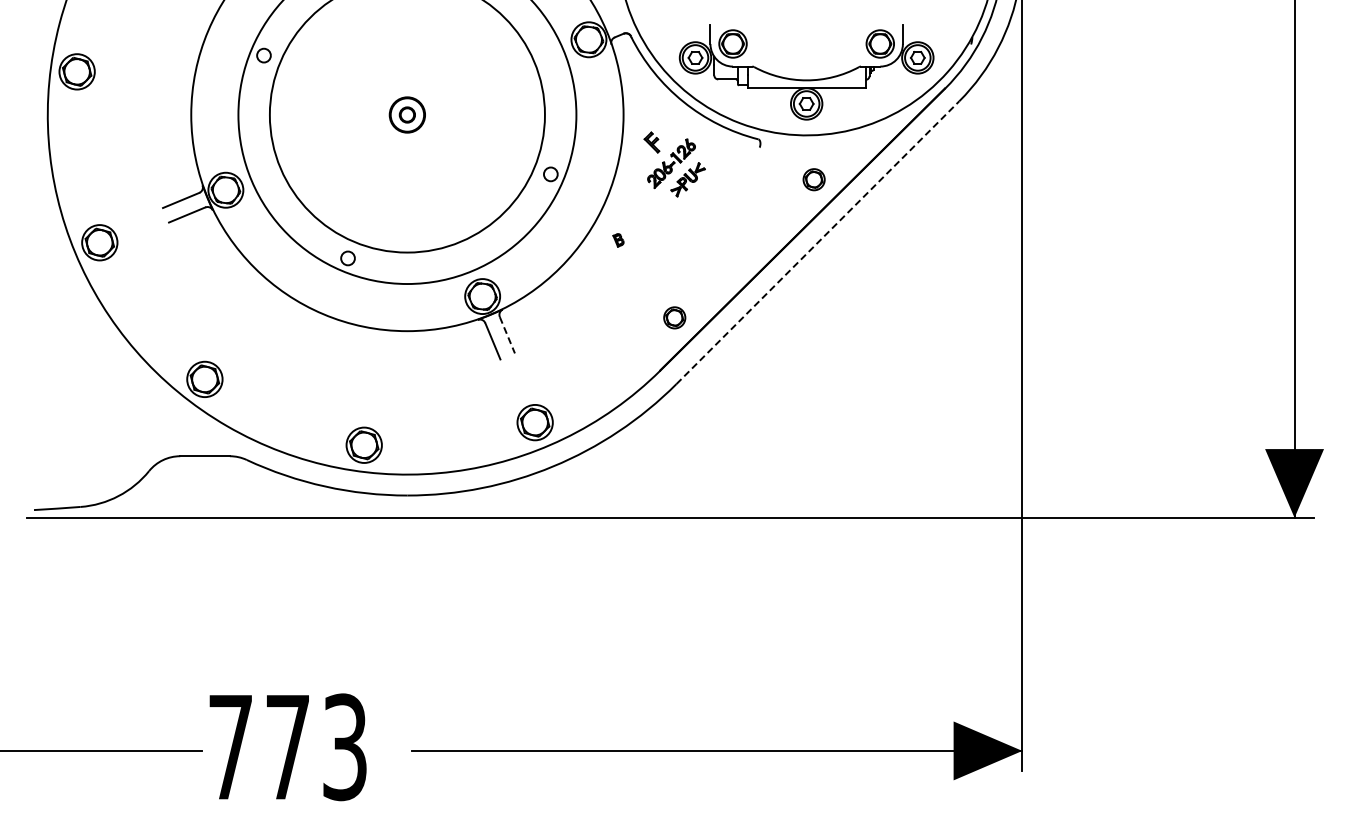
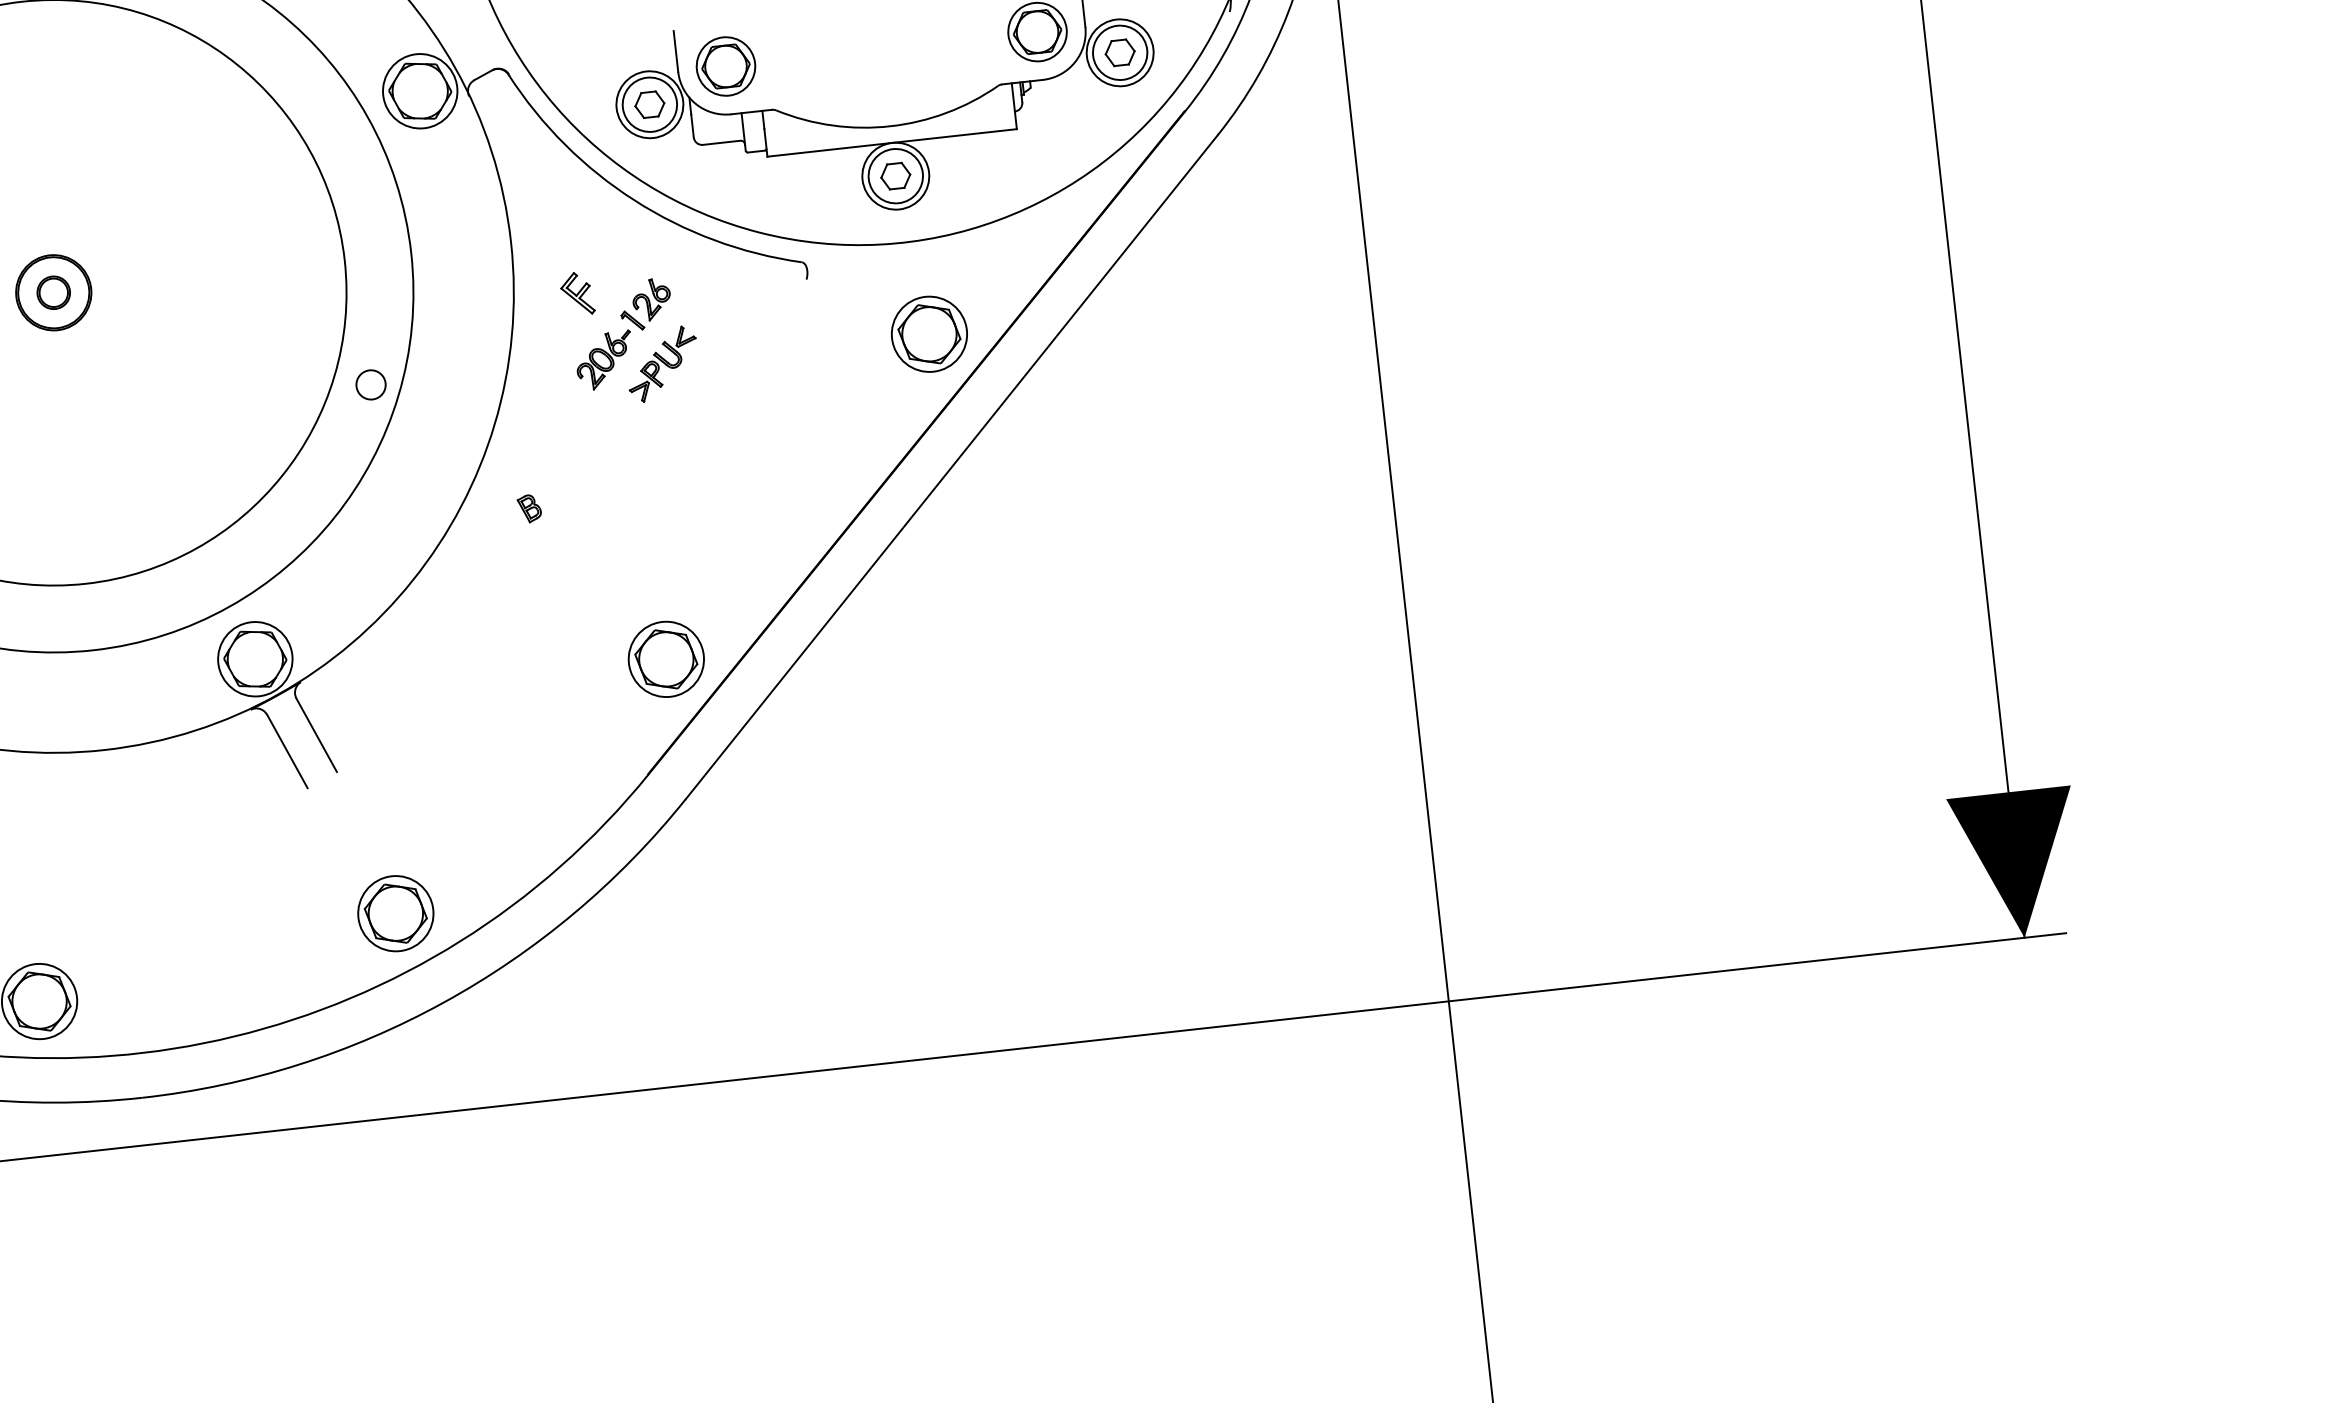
part: (813, 179) -> (927, 334), size x1.67
line: (817, 242) -> (951, 466), dashed -> solid
part: (674, 317) -> (666, 658), size x1.67
line: (507, 335) -> (316, 735), dashed -> solid

